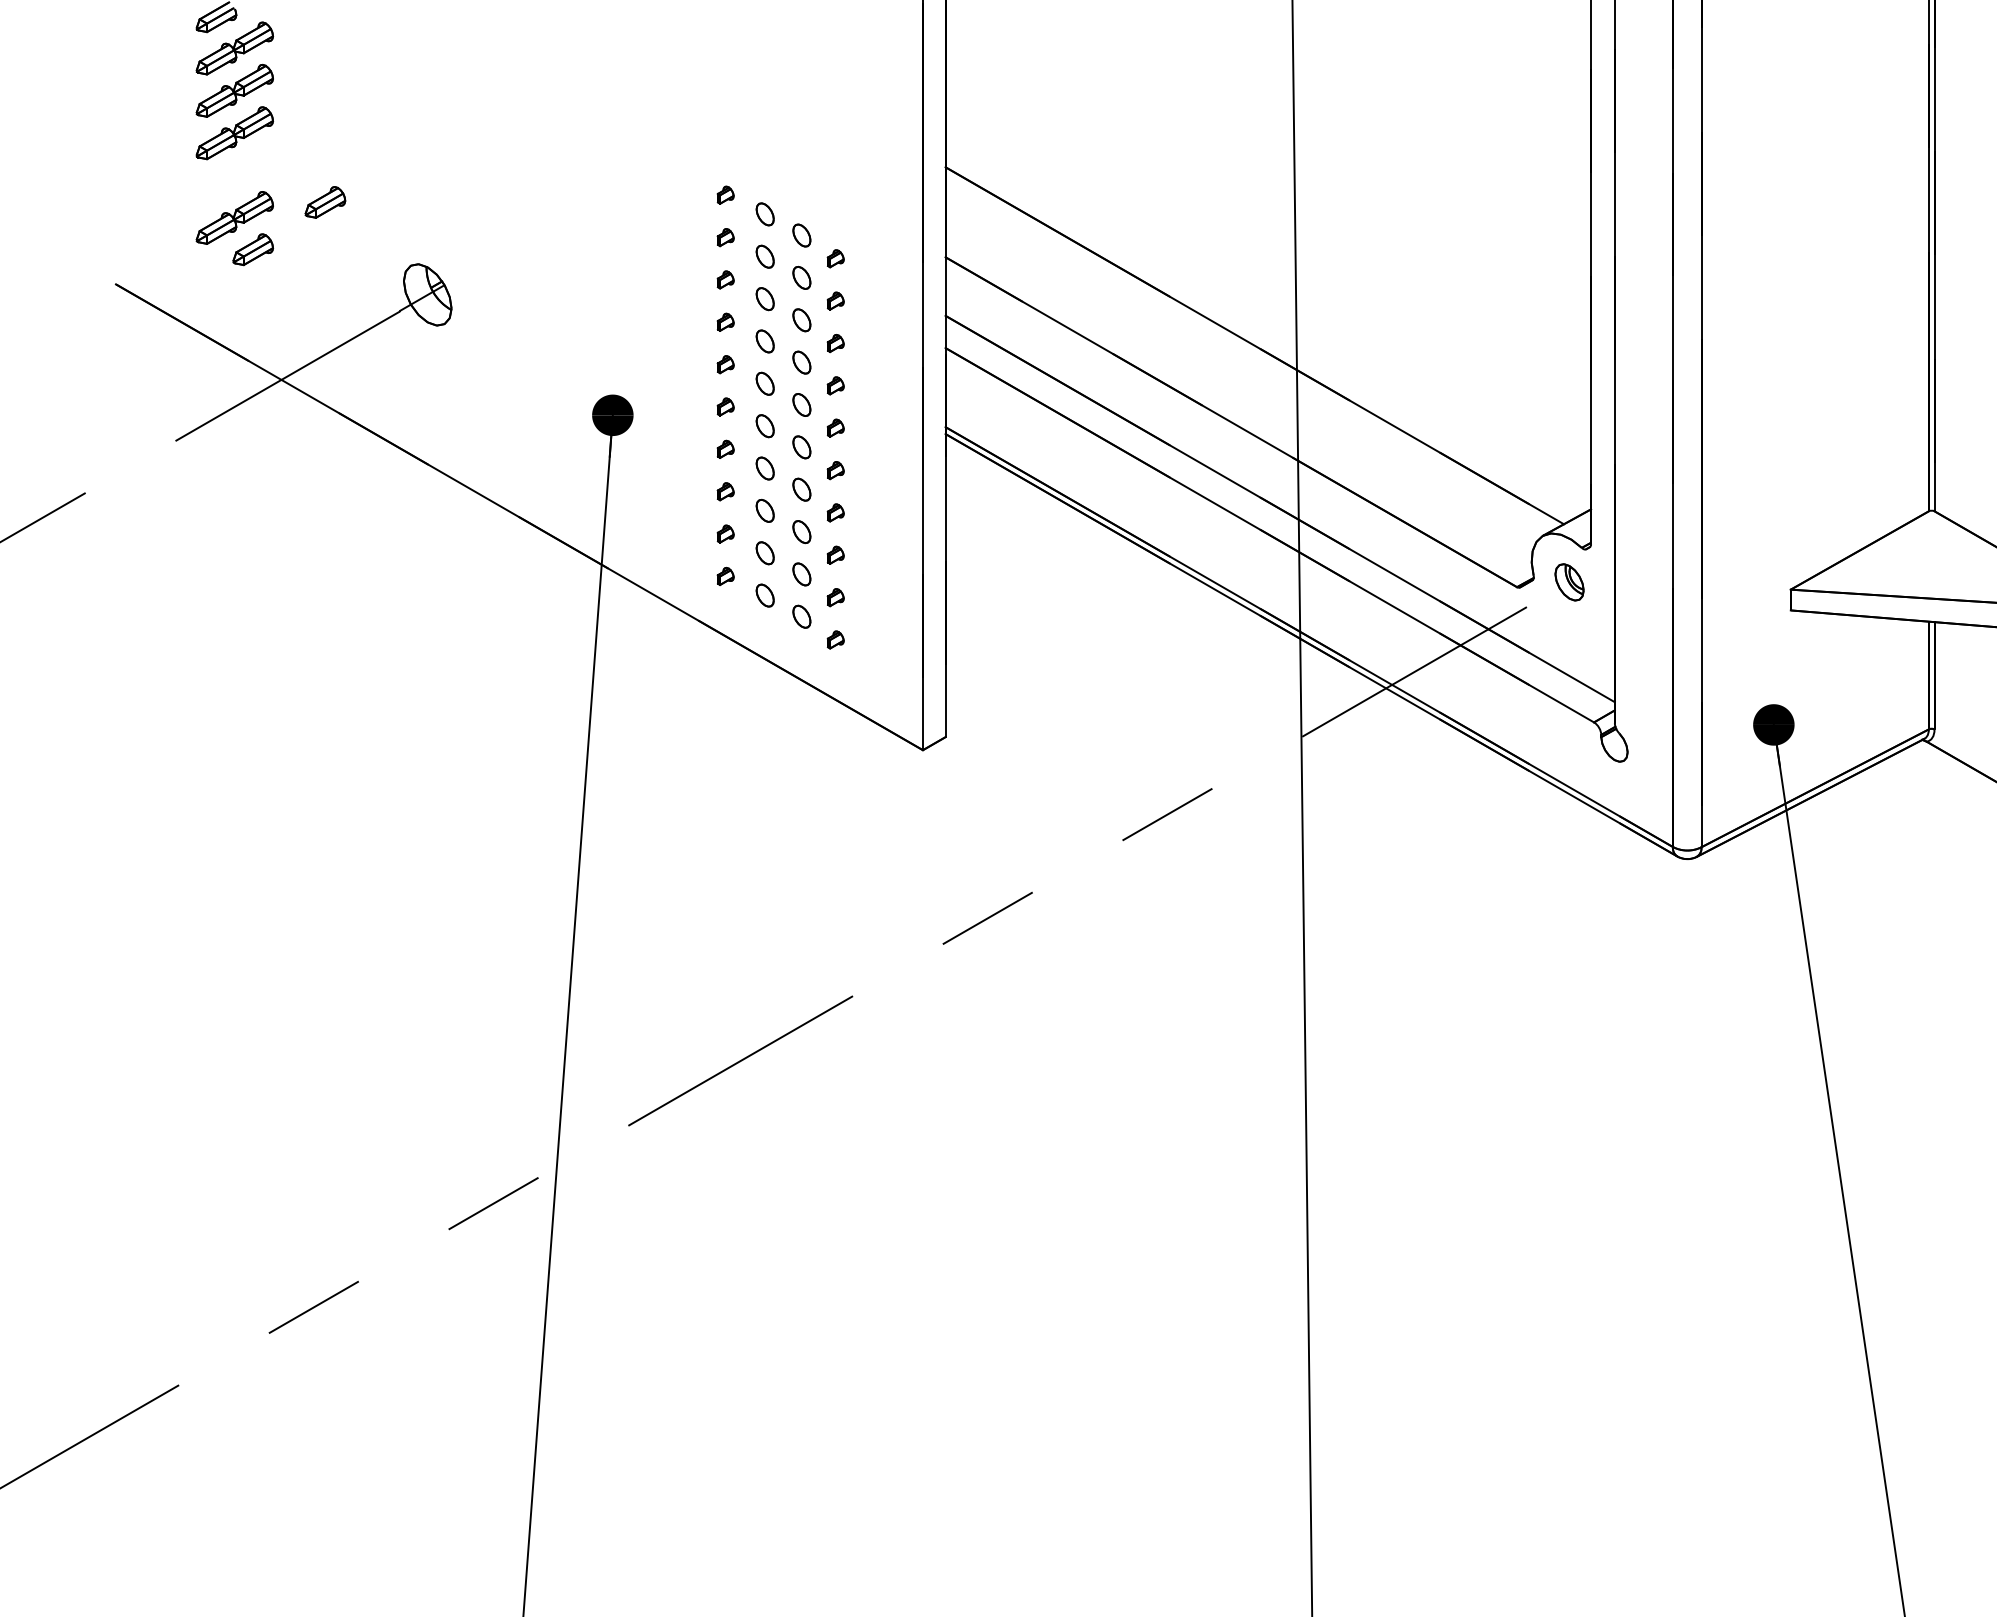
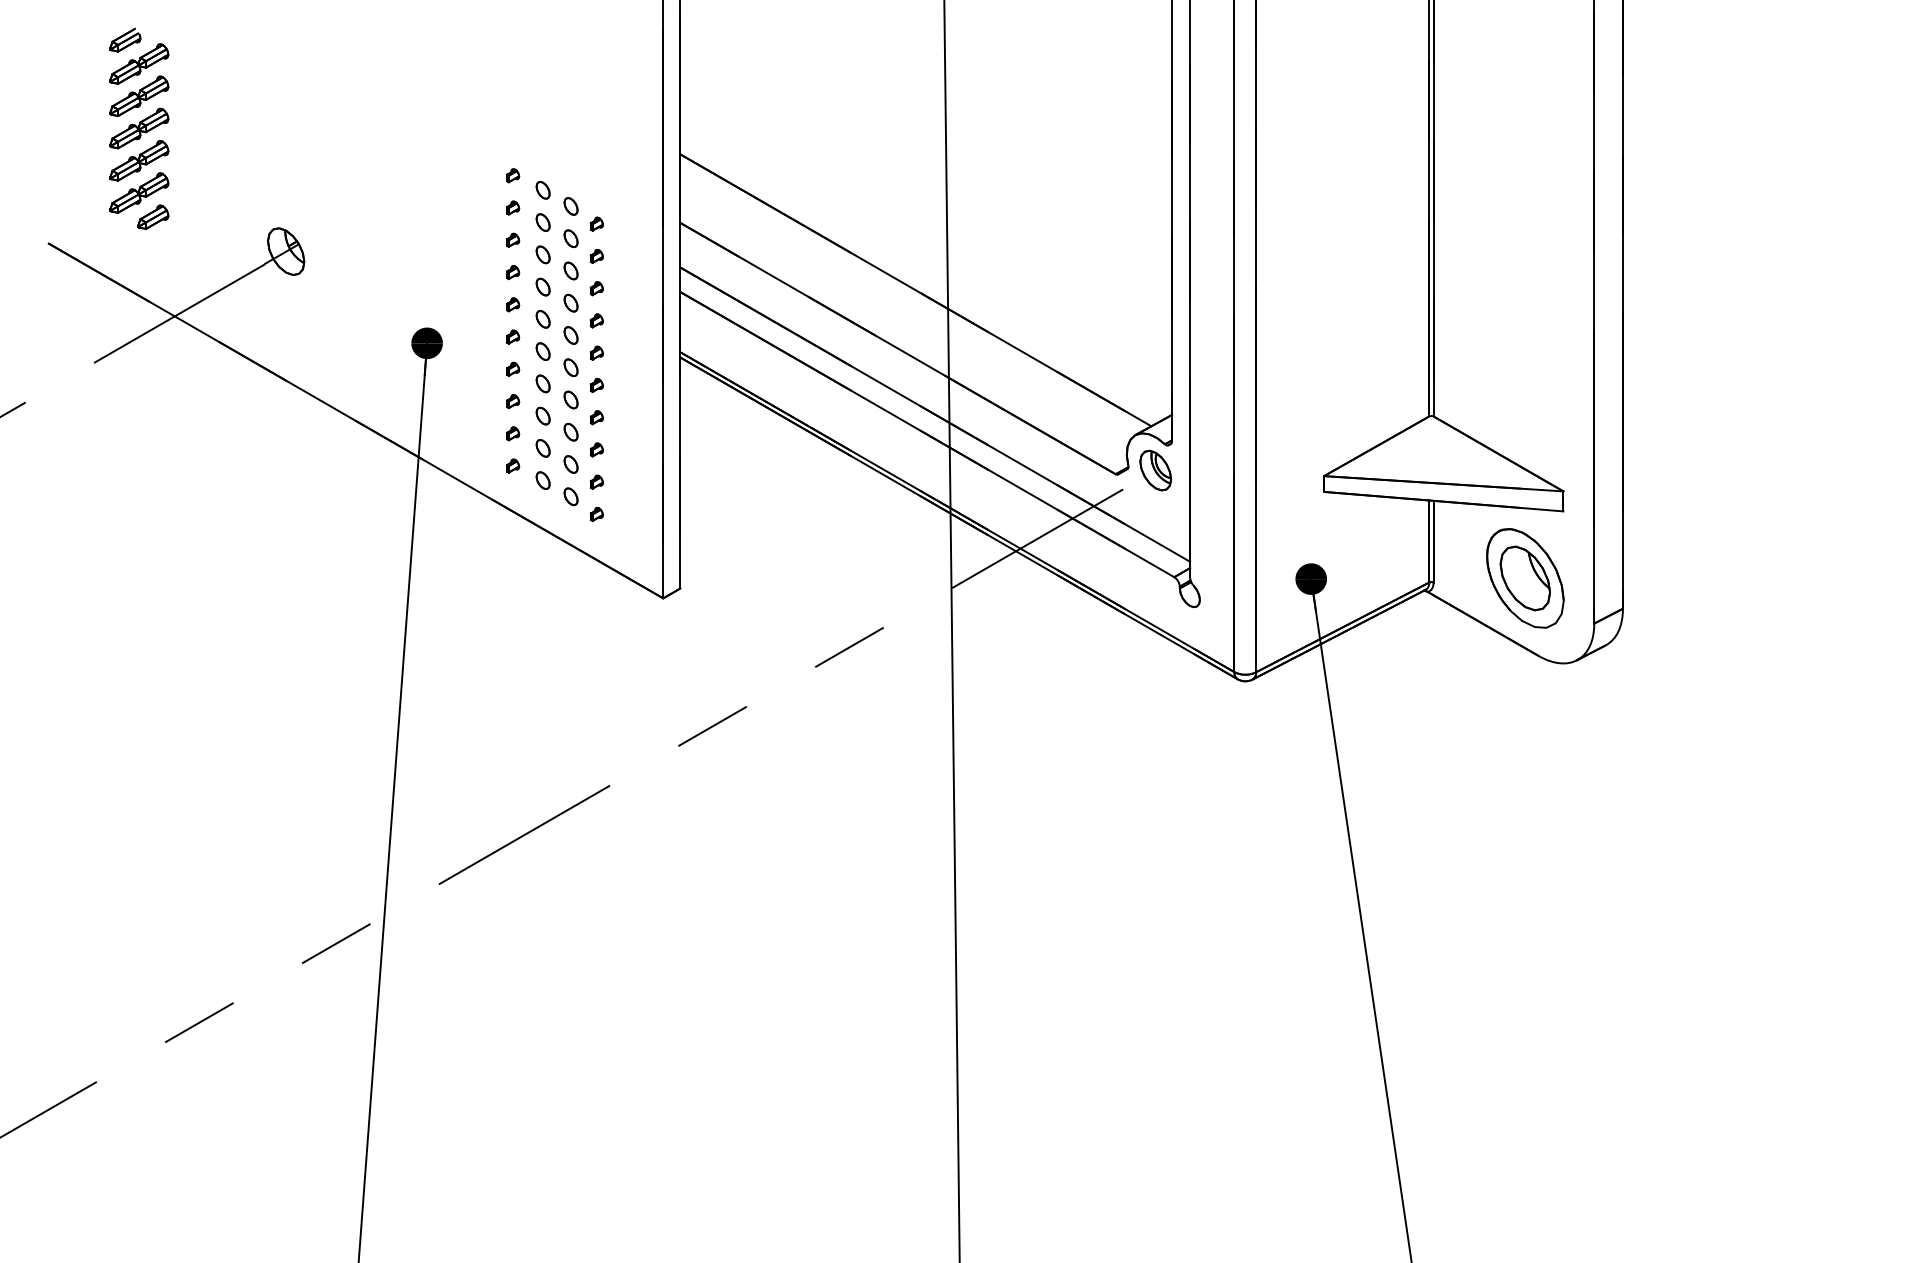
part: (235, 175) -> (139, 160), added
part: (325, 201) -> (208, 180), removed
part: (1569, 582) -> (1155, 470), size x1.43

